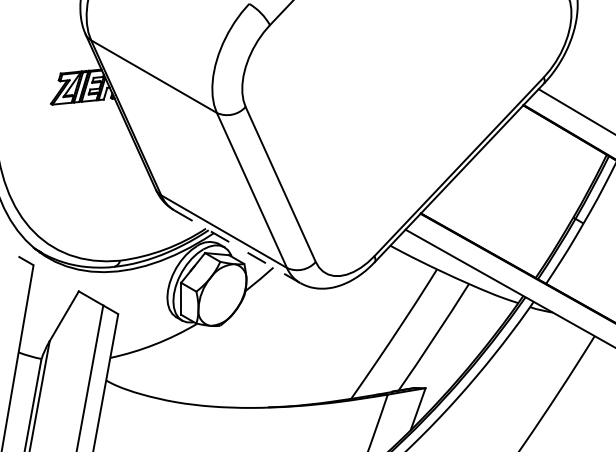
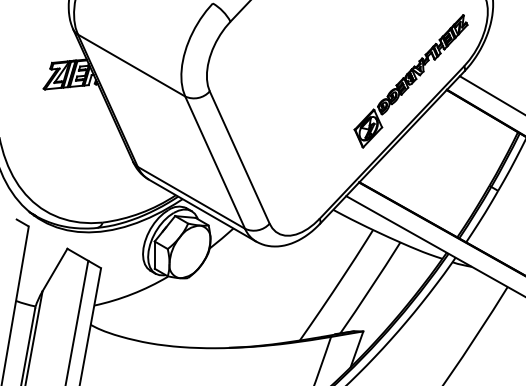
part: (481, 94) -> (411, 80), added
line: (237, 246) -> (202, 210), dashed -> solid

